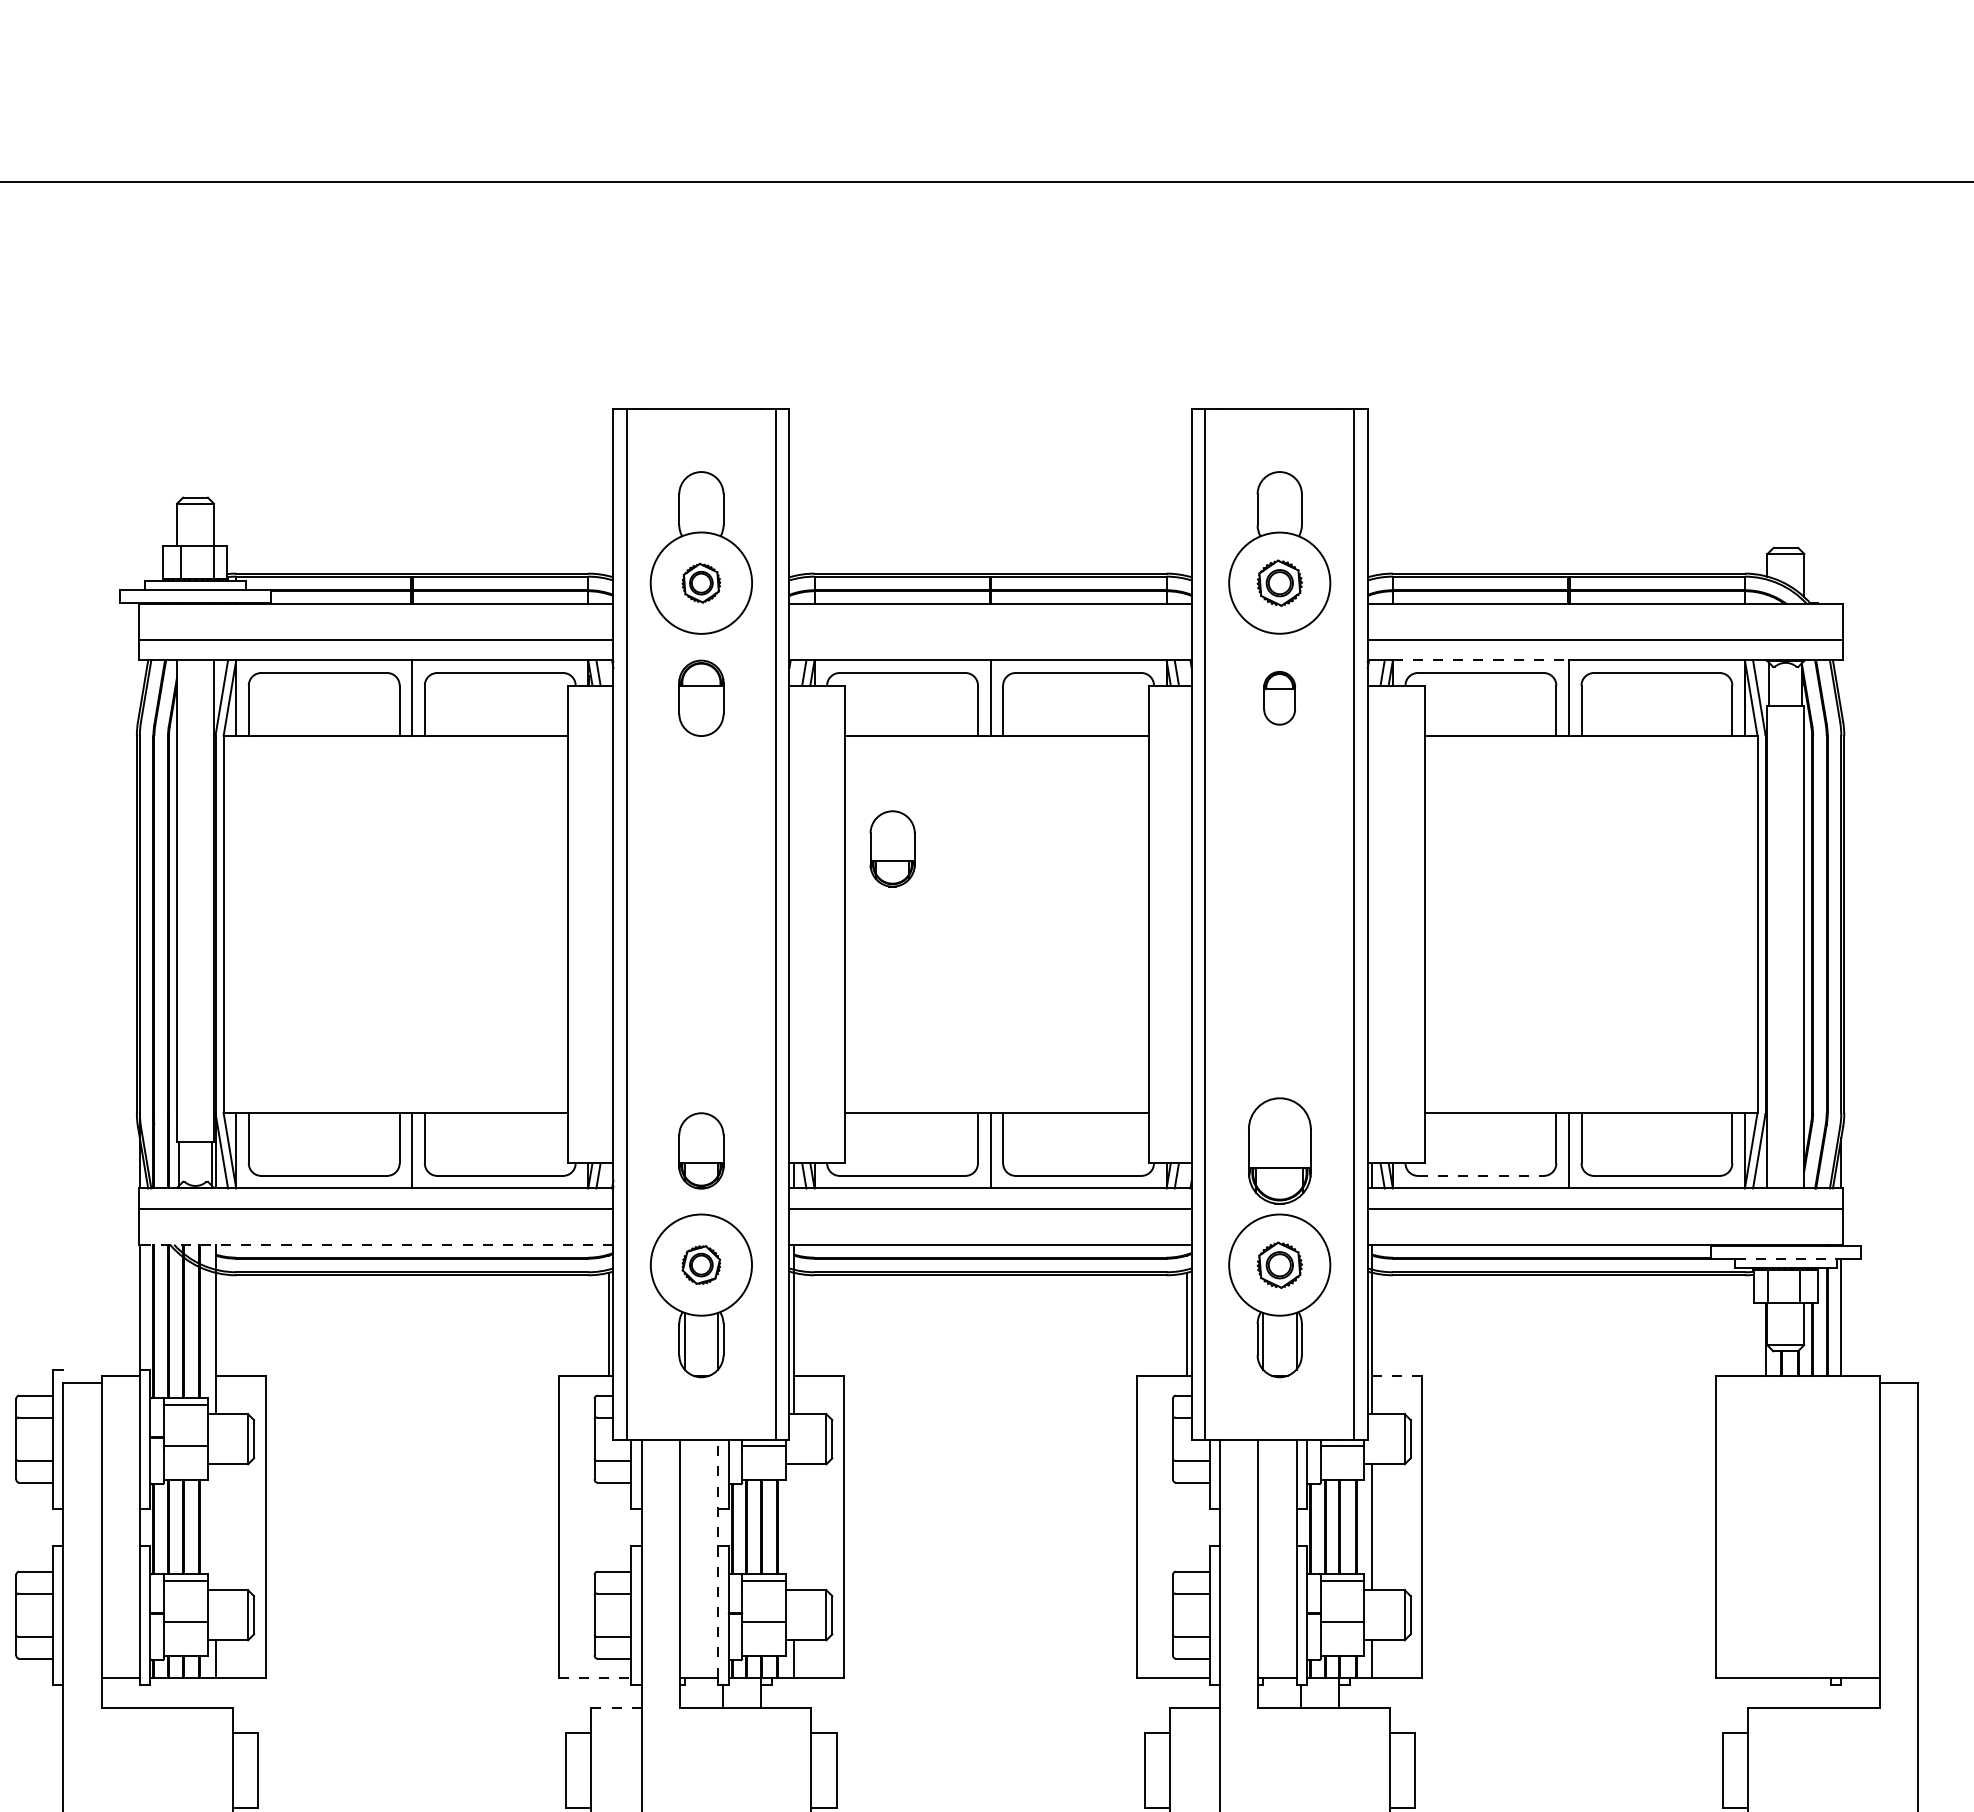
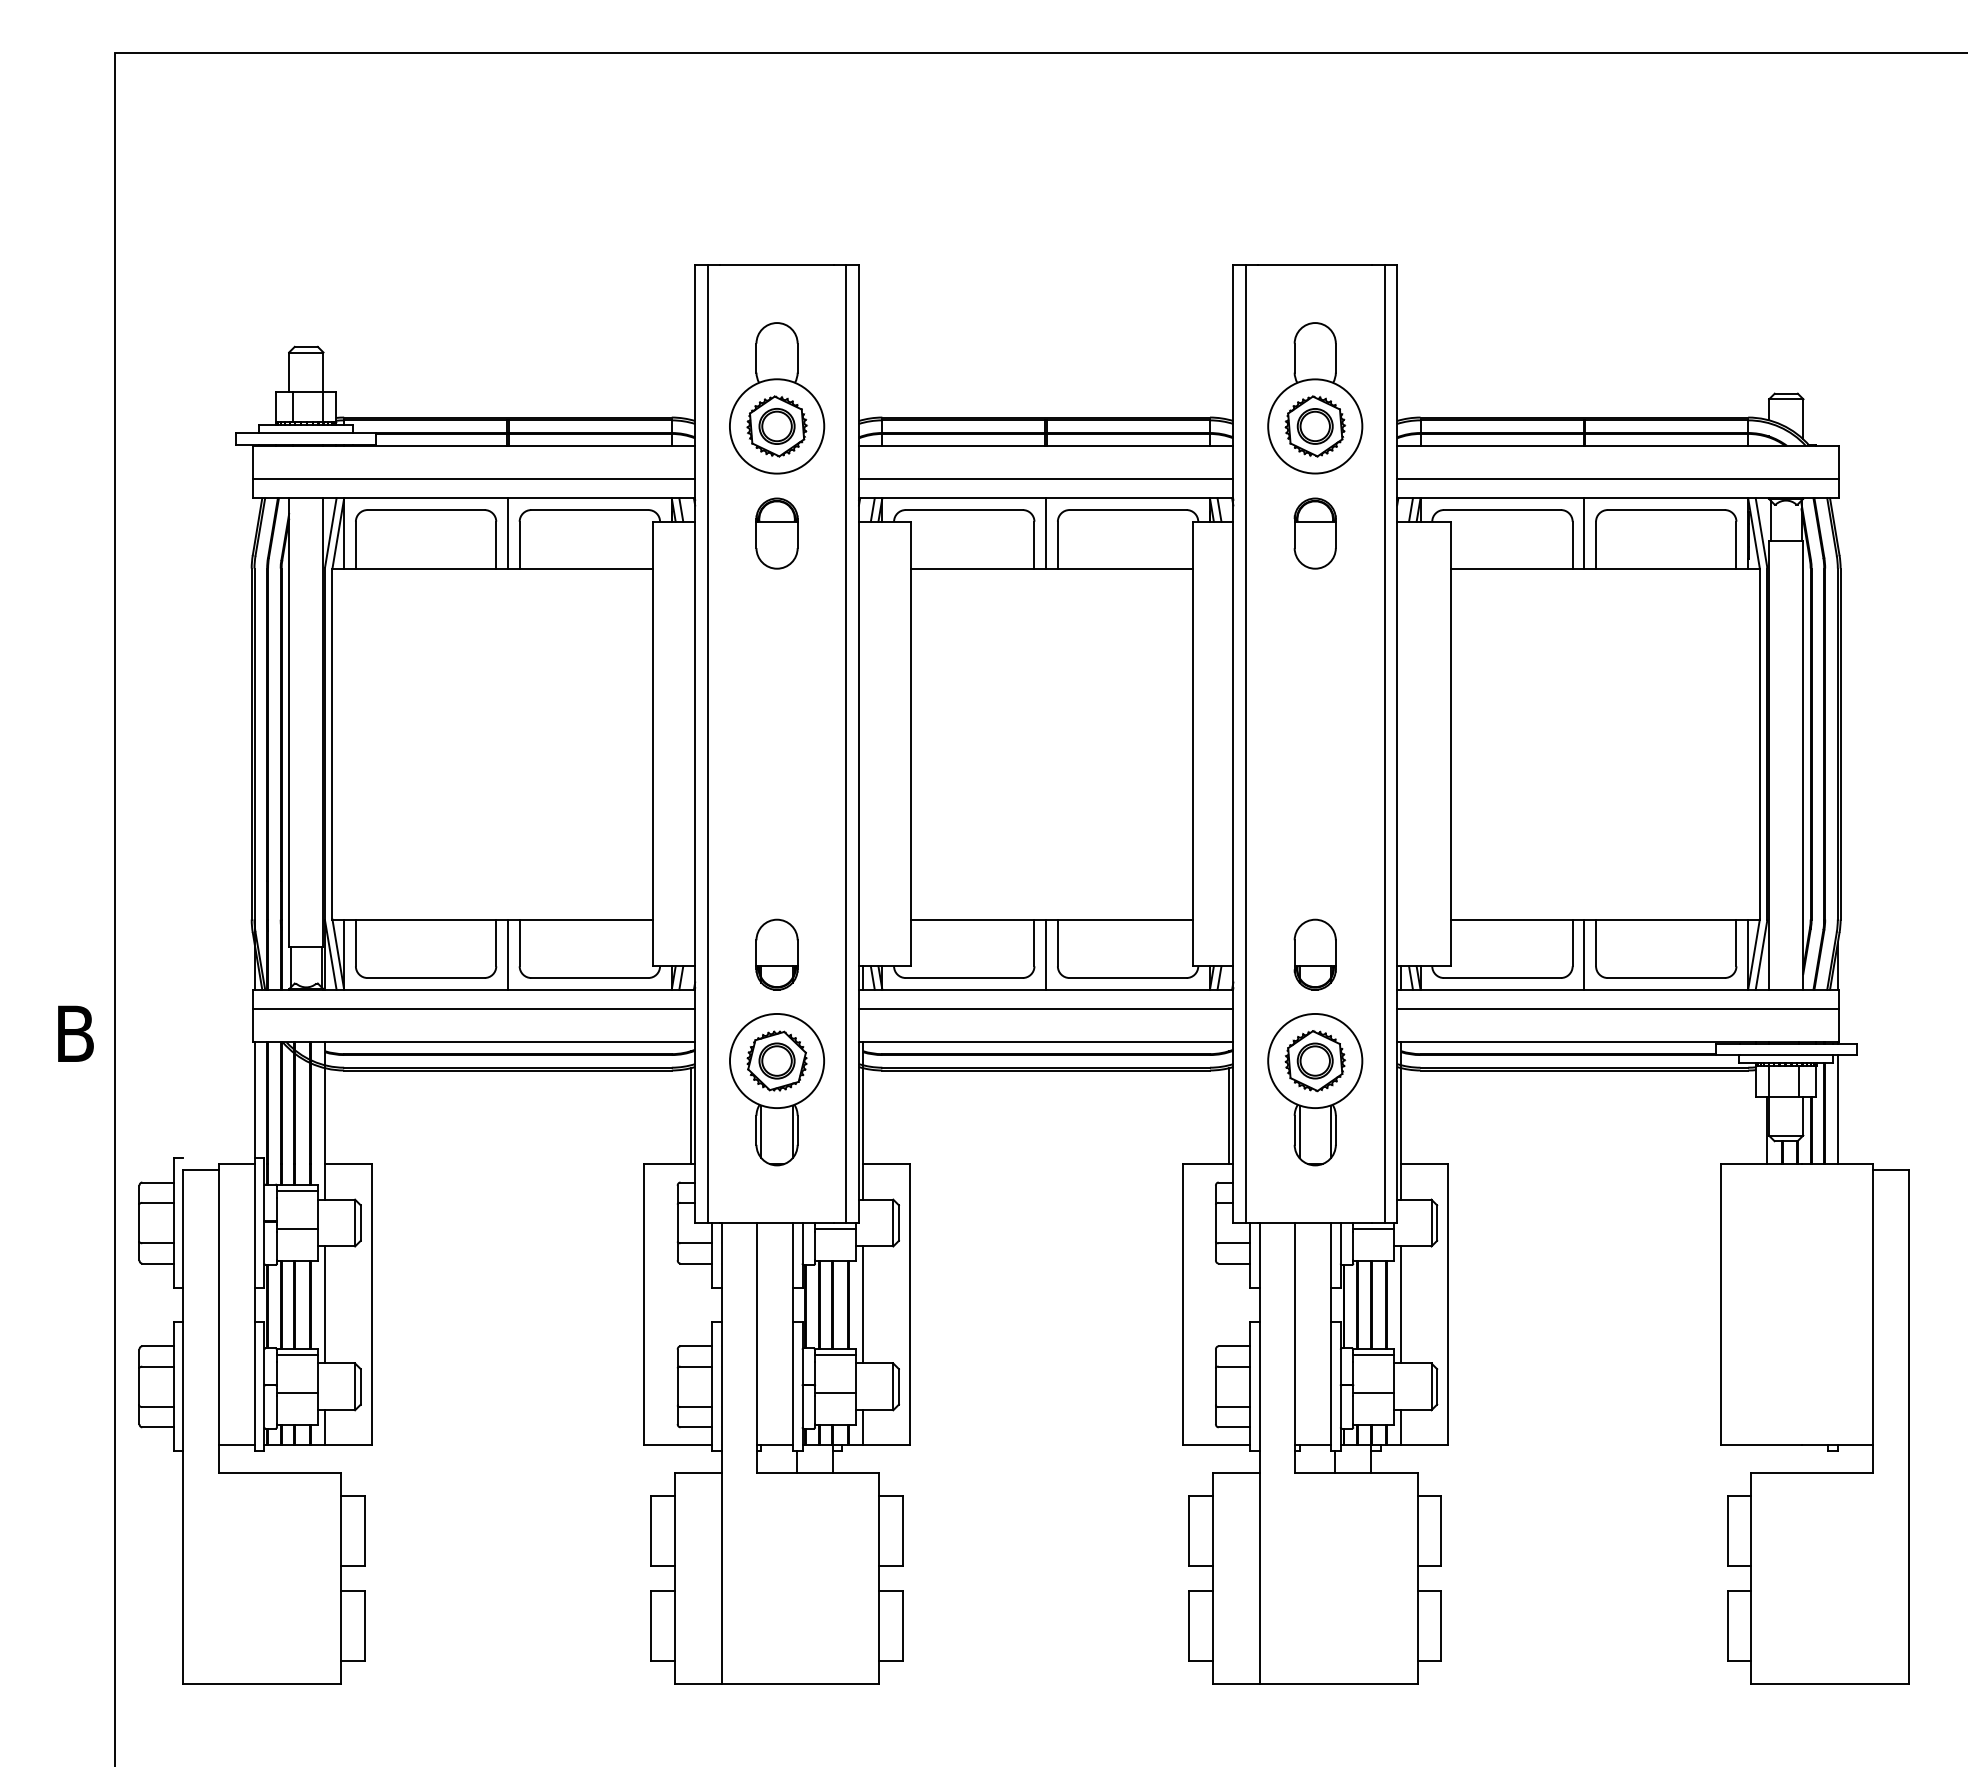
part: (700, 583) -> (776, 426), size x1.67
part: (1280, 583) -> (1315, 426), size x1.43
line: (989, 639) -> (1045, 478), added
line: (1480, 660) -> (1502, 498), dashed -> solid
part: (1278, 698) -> (1314, 533), size x1.43
part: (892, 848) -> (954, 673), removed
part: (1278, 1150) -> (1314, 954), size x0.71
line: (1480, 1176) -> (1502, 978), dashed -> solid
line: (376, 1245) -> (474, 1042), dashed -> solid
line: (1786, 1259) -> (1786, 1055), dashed -> solid
part: (700, 1264) -> (776, 1060), size x1.67
part: (1280, 1265) -> (1315, 1061), size x1.43
line: (1397, 1376) -> (1424, 1164), dashed -> solid
line: (215, 1526) -> (324, 1304), added
line: (794, 1526) -> (863, 1304), added
line: (717, 1558) -> (792, 1334), dashed -> solid
line: (595, 1677) -> (678, 1444), dashed -> solid
line: (616, 1708) -> (698, 1473), dashed -> solid

